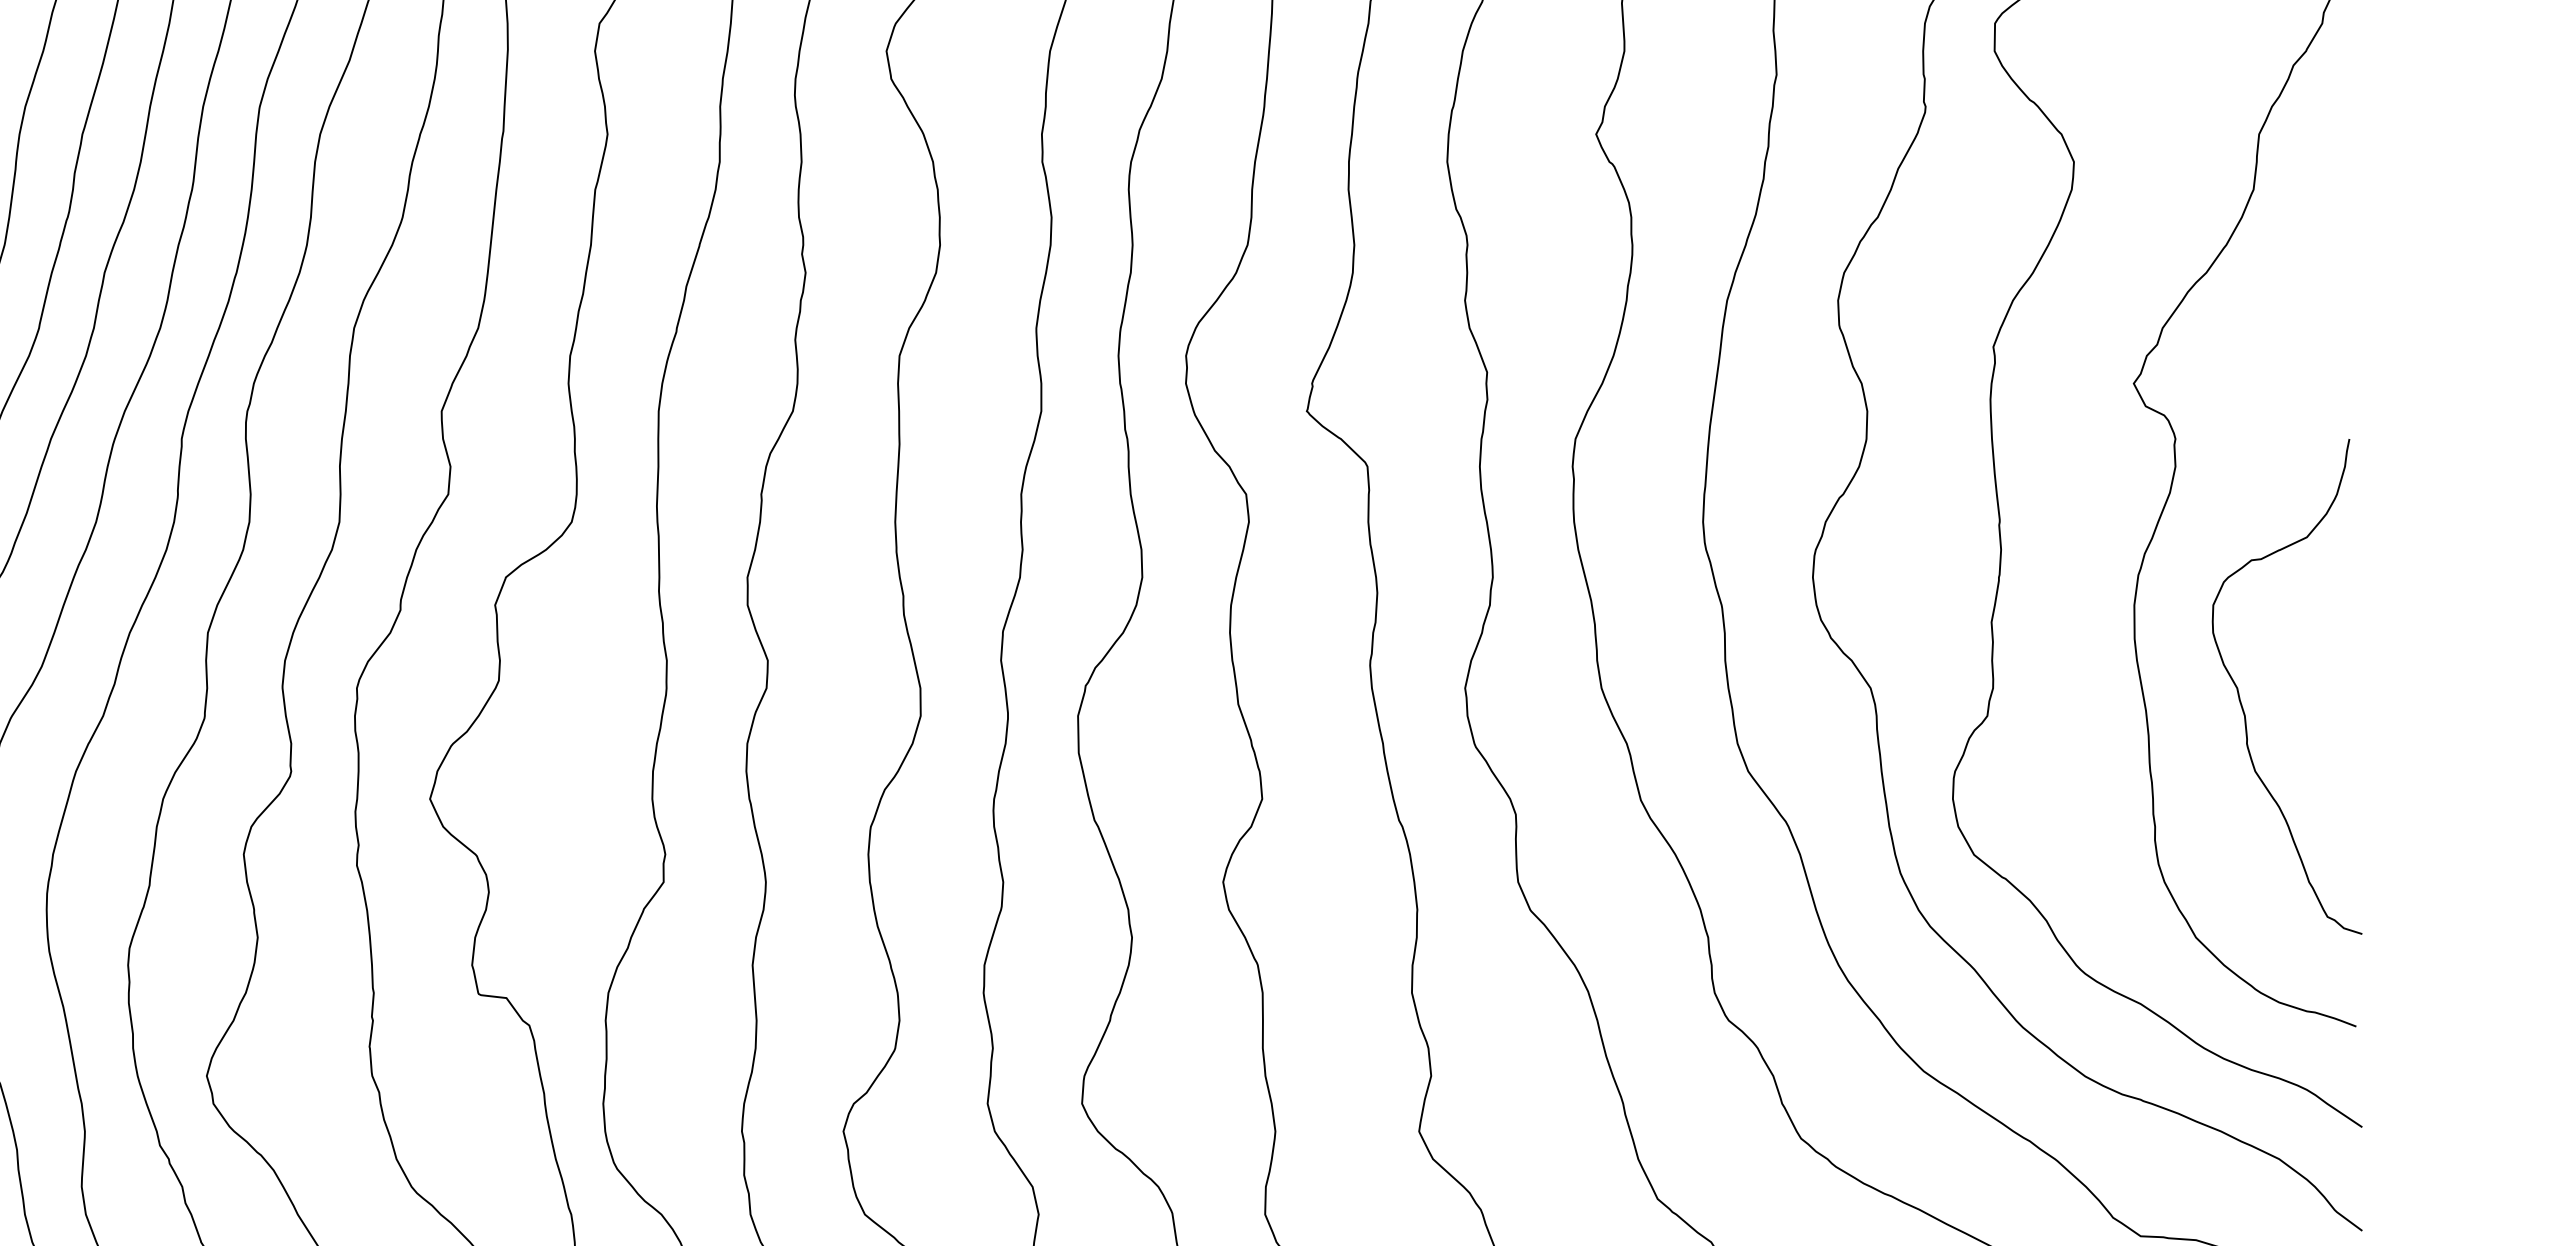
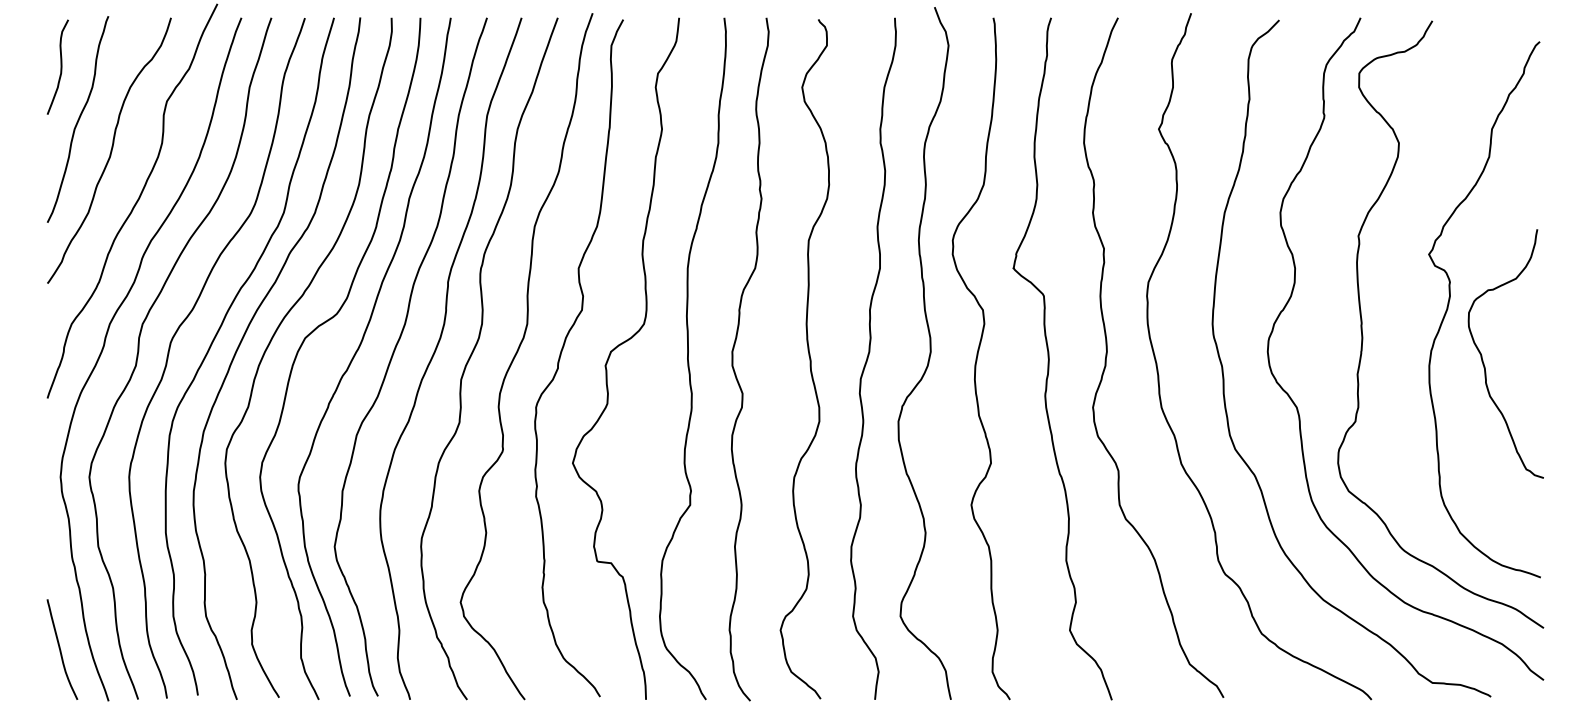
curve: (2240, 690) -> (1482, 355), moved

